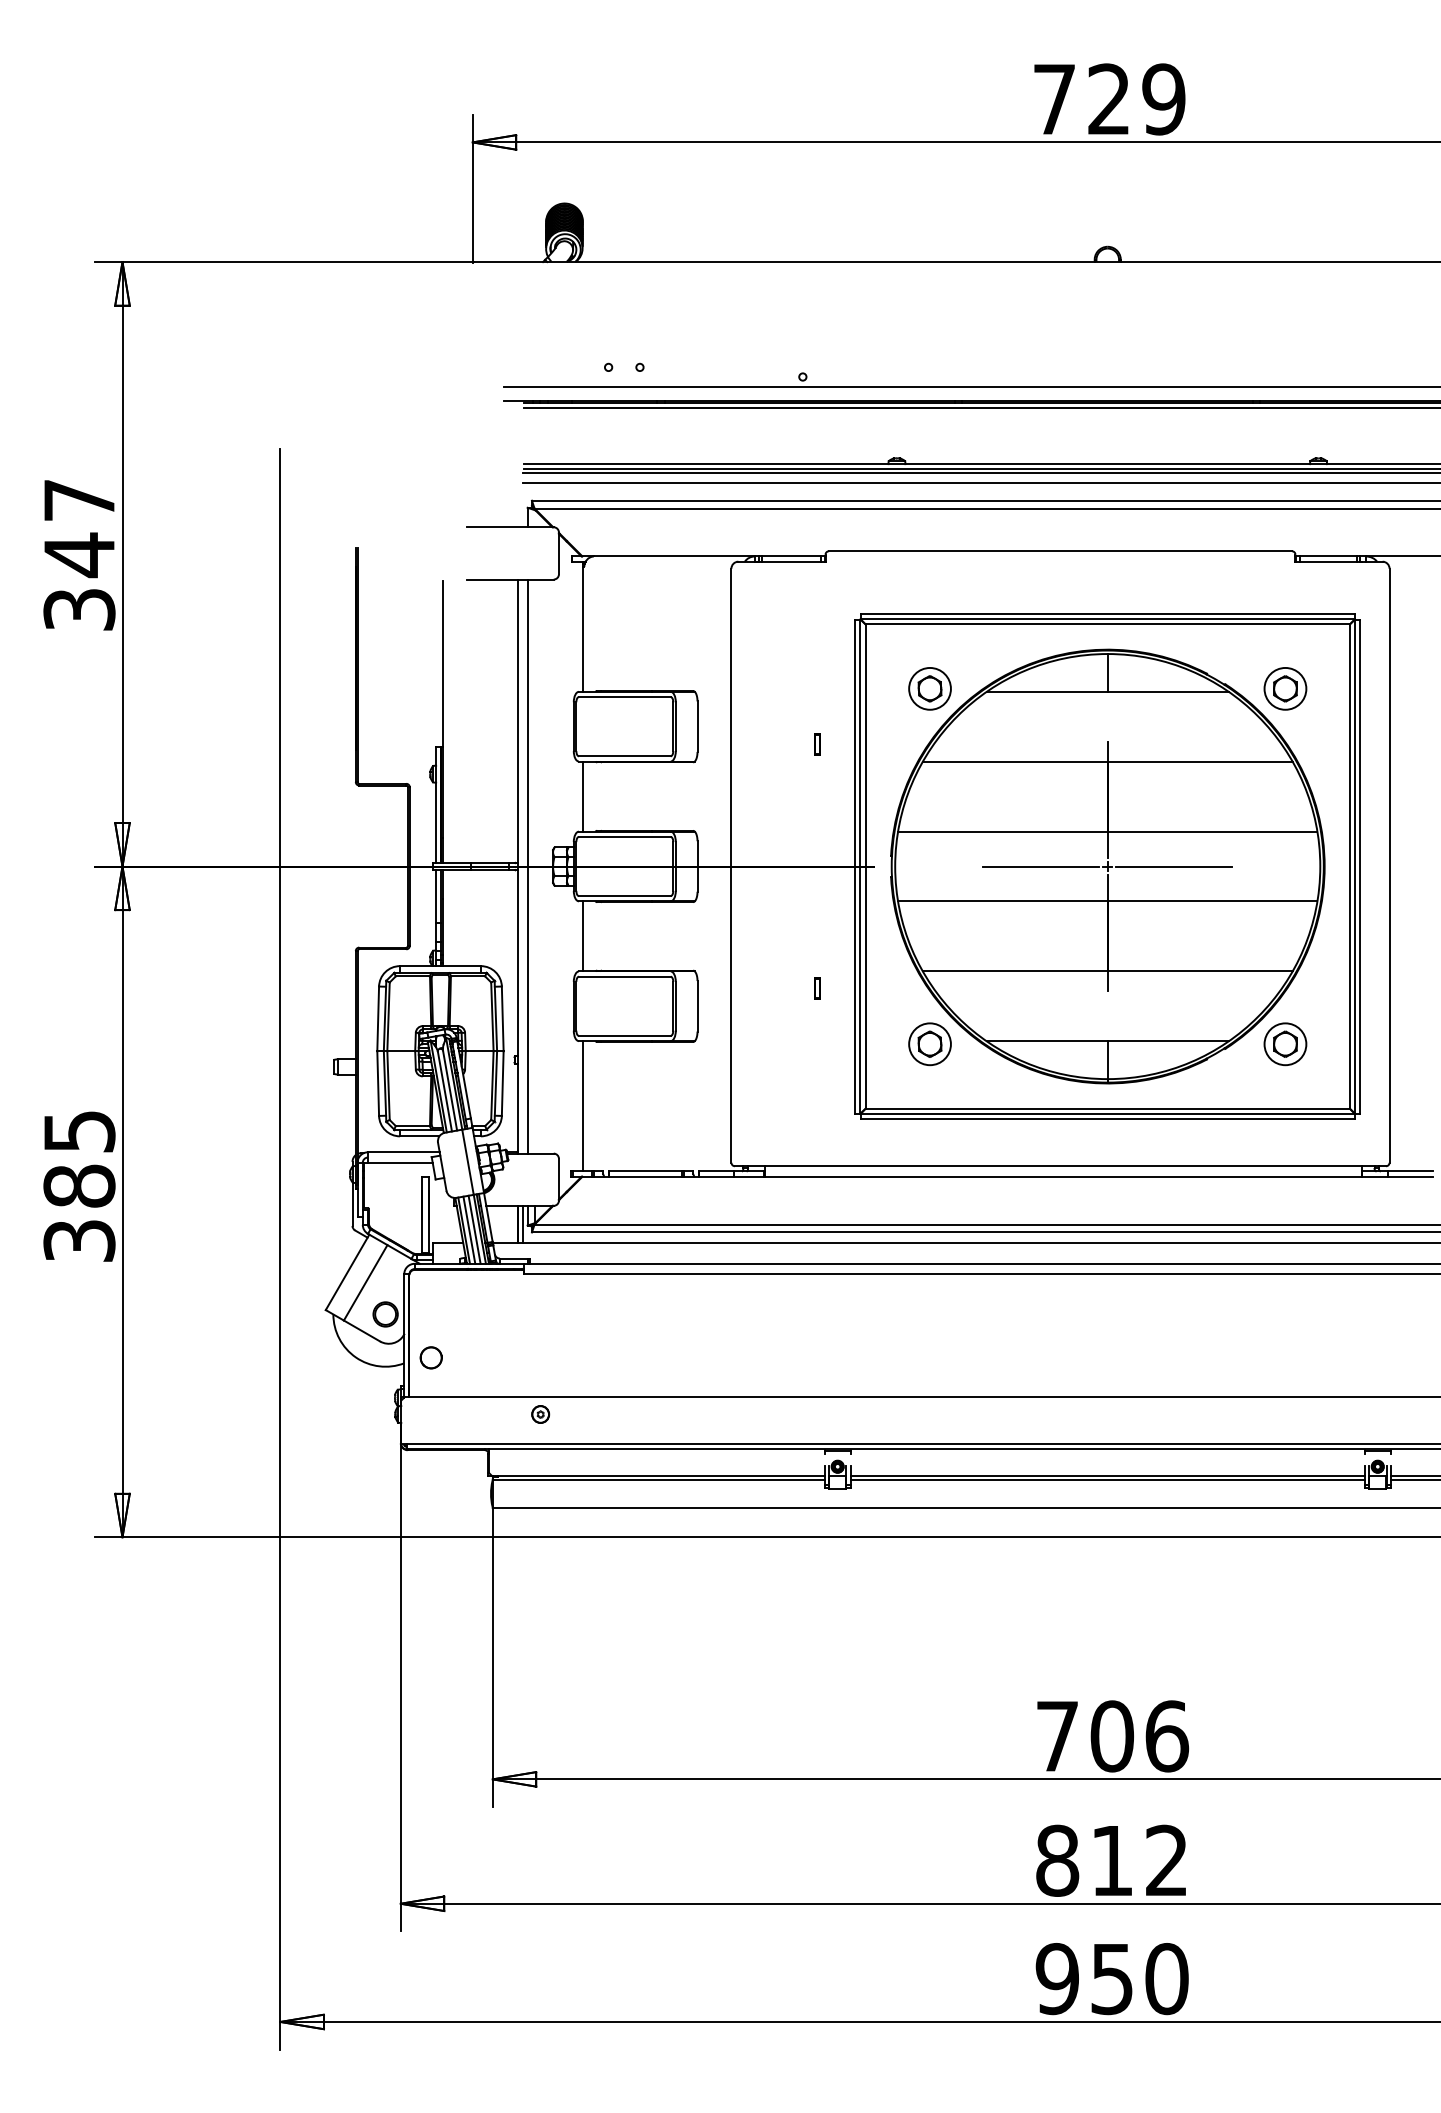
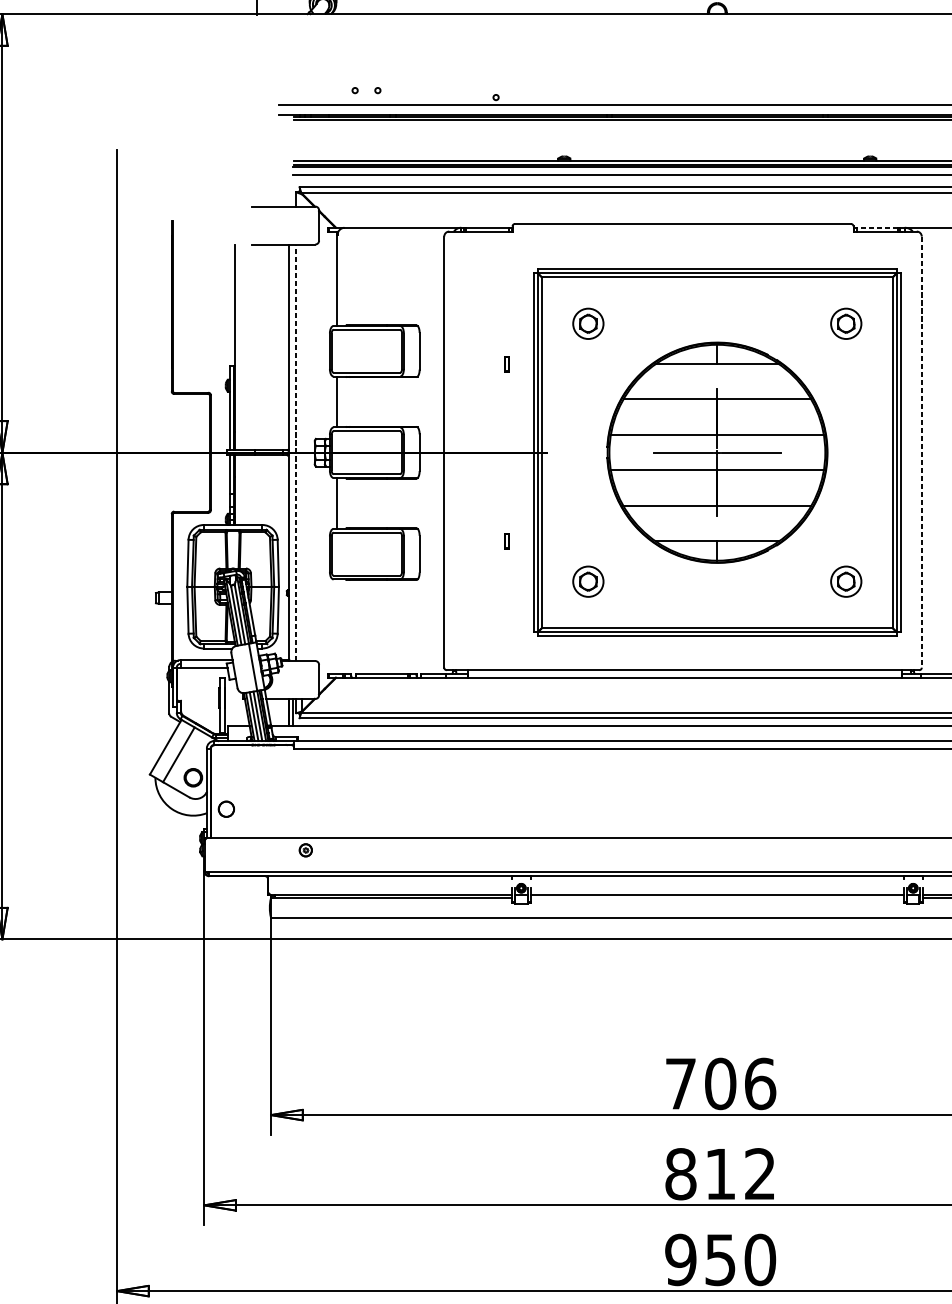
line: (1328, 556) -> (877, 227), solid -> dashed
line: (527, 866) -> (296, 452), solid -> dashed
part: (1107, 866) -> (717, 452), size x0.7
line: (1389, 866) -> (921, 452), solid -> dashed
line: (583, 1106) -> (336, 626), removed
line: (1107, 1479) -> (717, 897), removed

